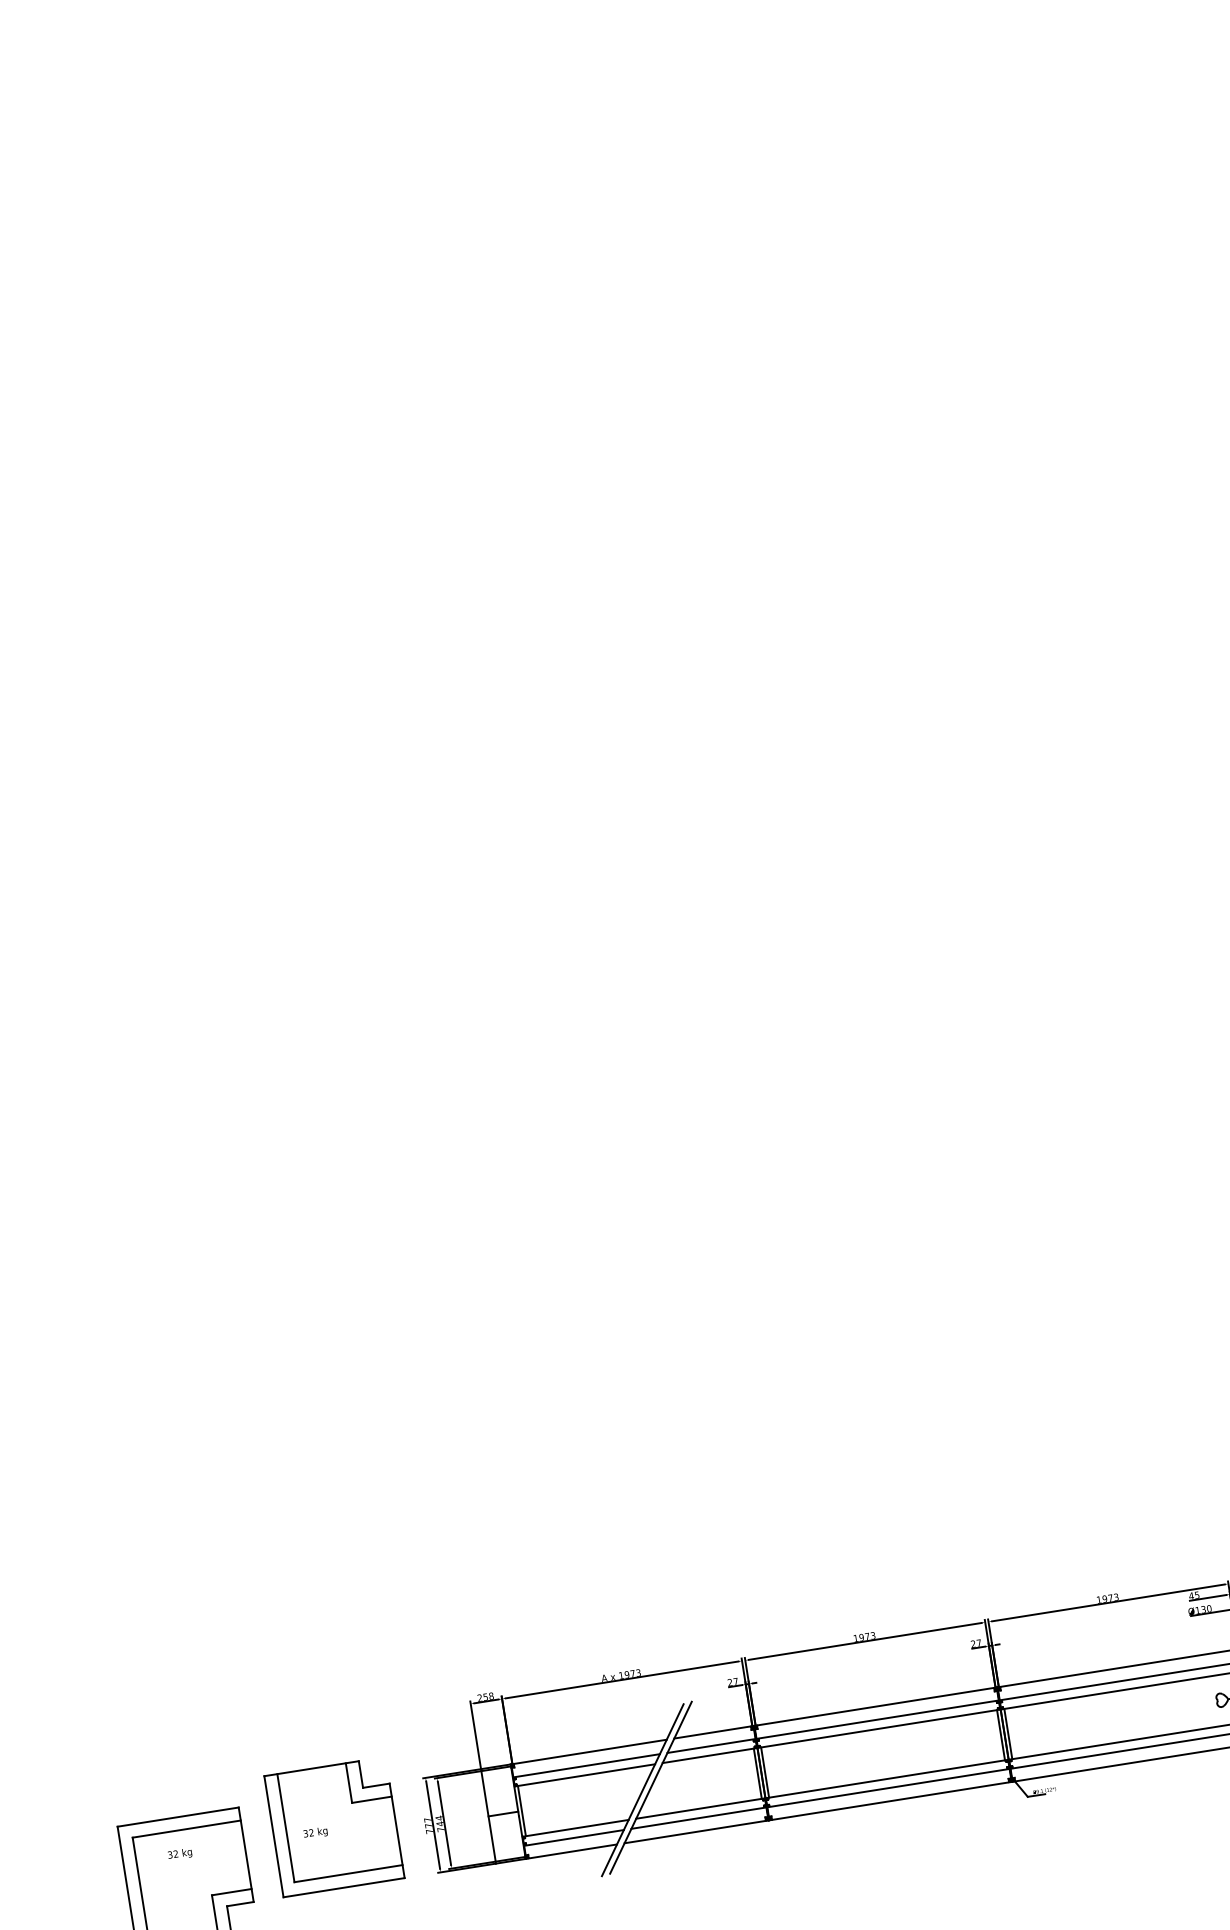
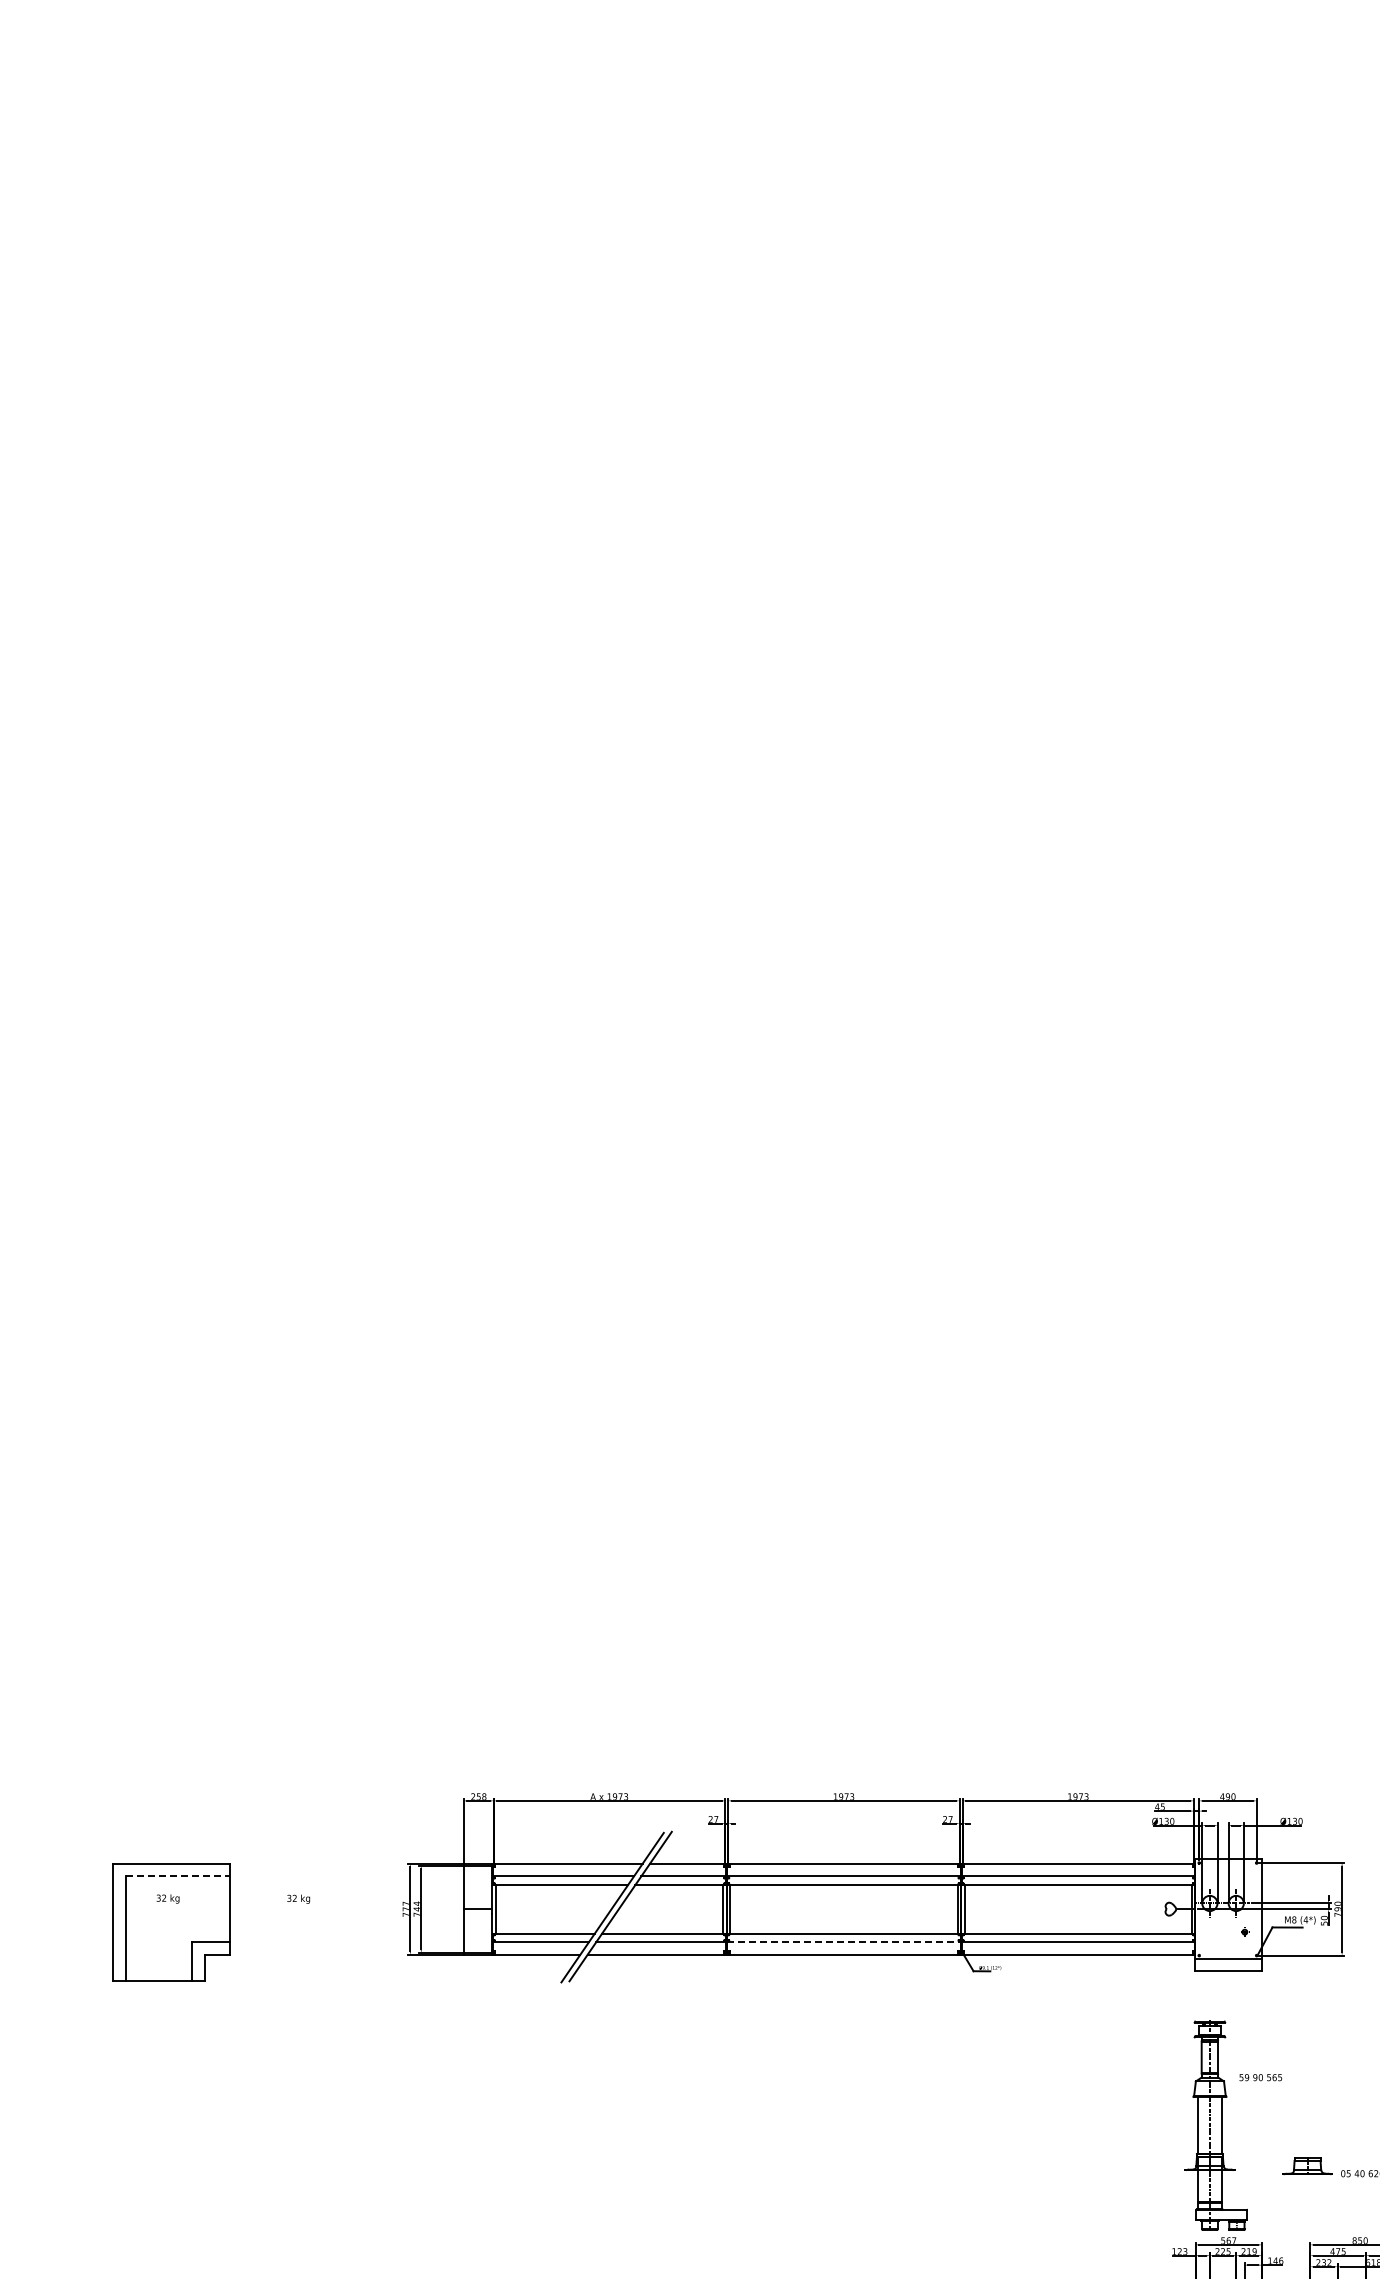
line: (888, 1788) -> (843, 1942), solid -> dashed
part: (334, 1827) -> (317, 1896), removed
line: (187, 1829) -> (178, 1876), solid -> dashed

